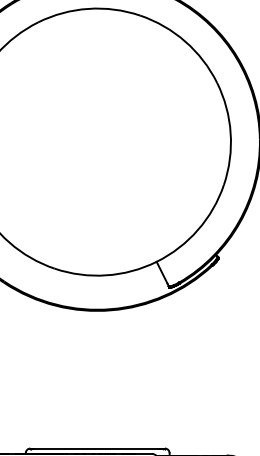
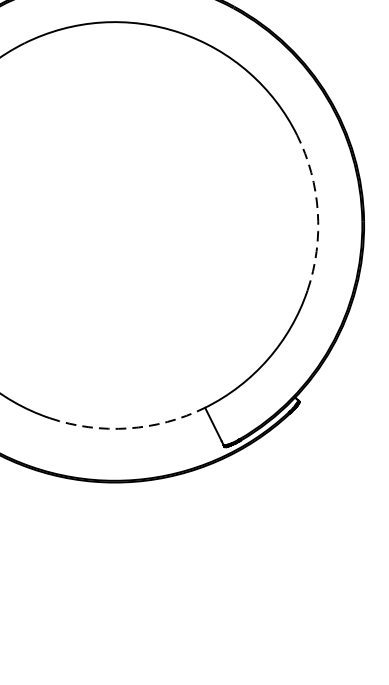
arc: (230, 133) -> (317, 212), solid -> dashed
arc: (106, 275) -> (128, 428), solid -> dashed

